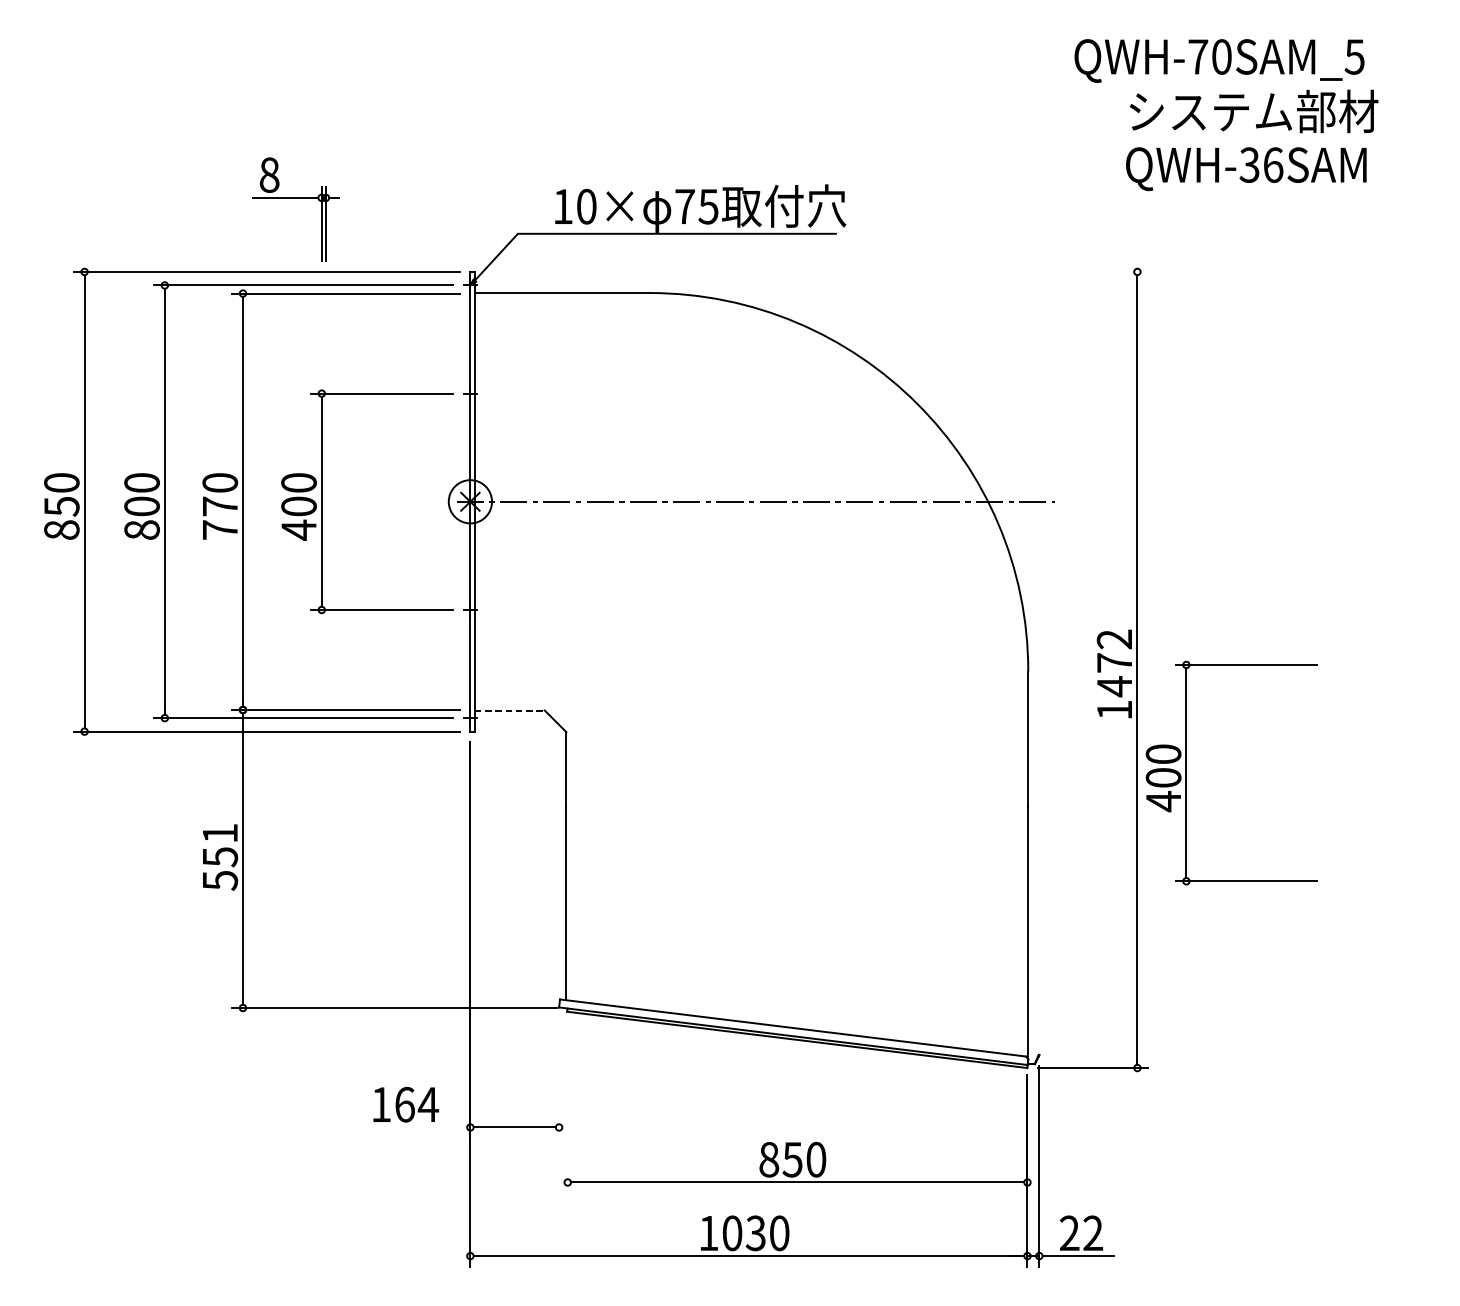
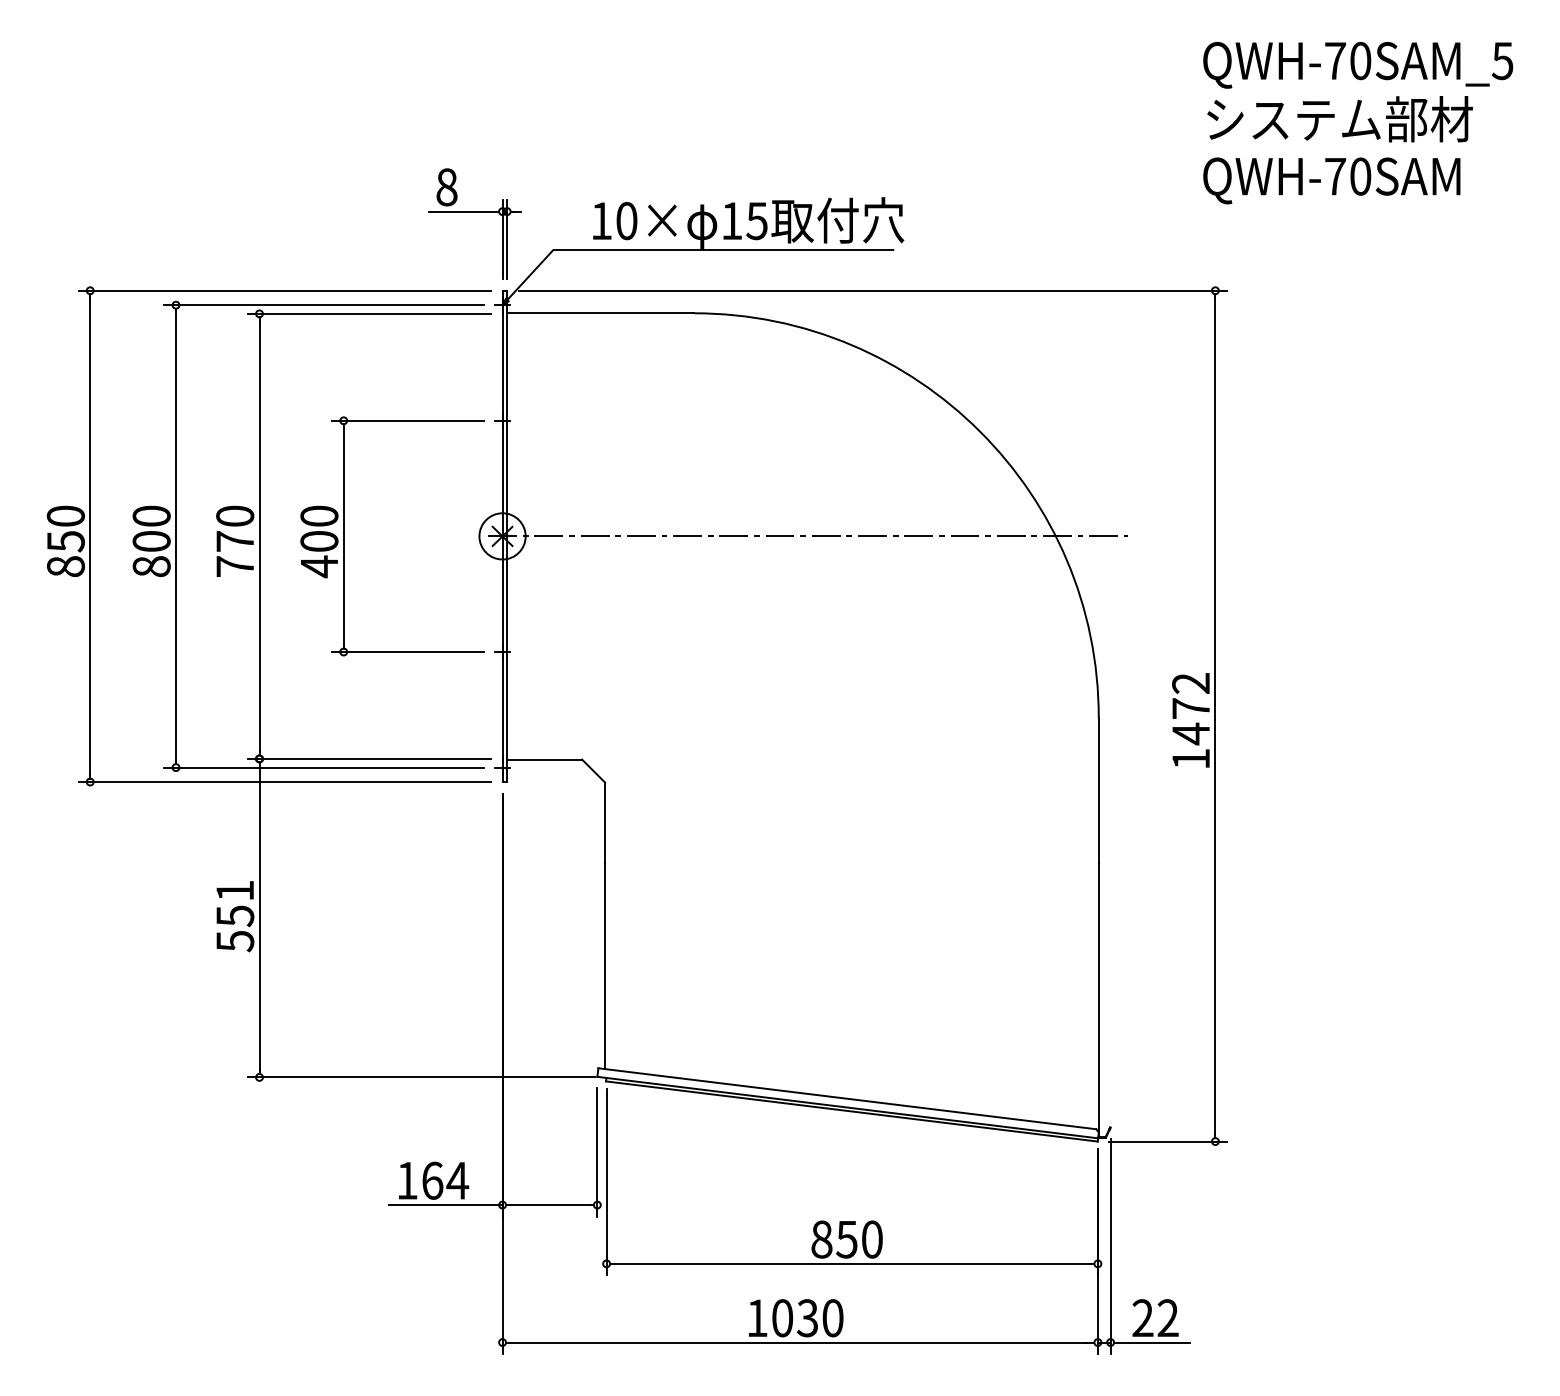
text: (1219, 61) -> (1358, 65), moved
text: (1261, 165) -> (1347, 176), QWH-36SAM -> QWH-70SAM
part: (295, 198) -> (474, 212), moved
text: (684, 206) -> (731, 220), 75 -> 15
line: (816, 271) -> (872, 290), added
line: (510, 710) -> (545, 759), dashed -> solid
part: (1187, 773) -> (1268, 826), removed
line: (559, 1078) -> (597, 1152), added
line: (567, 1105) -> (606, 1181), added
line: (417, 1127) -> (445, 1205), added

